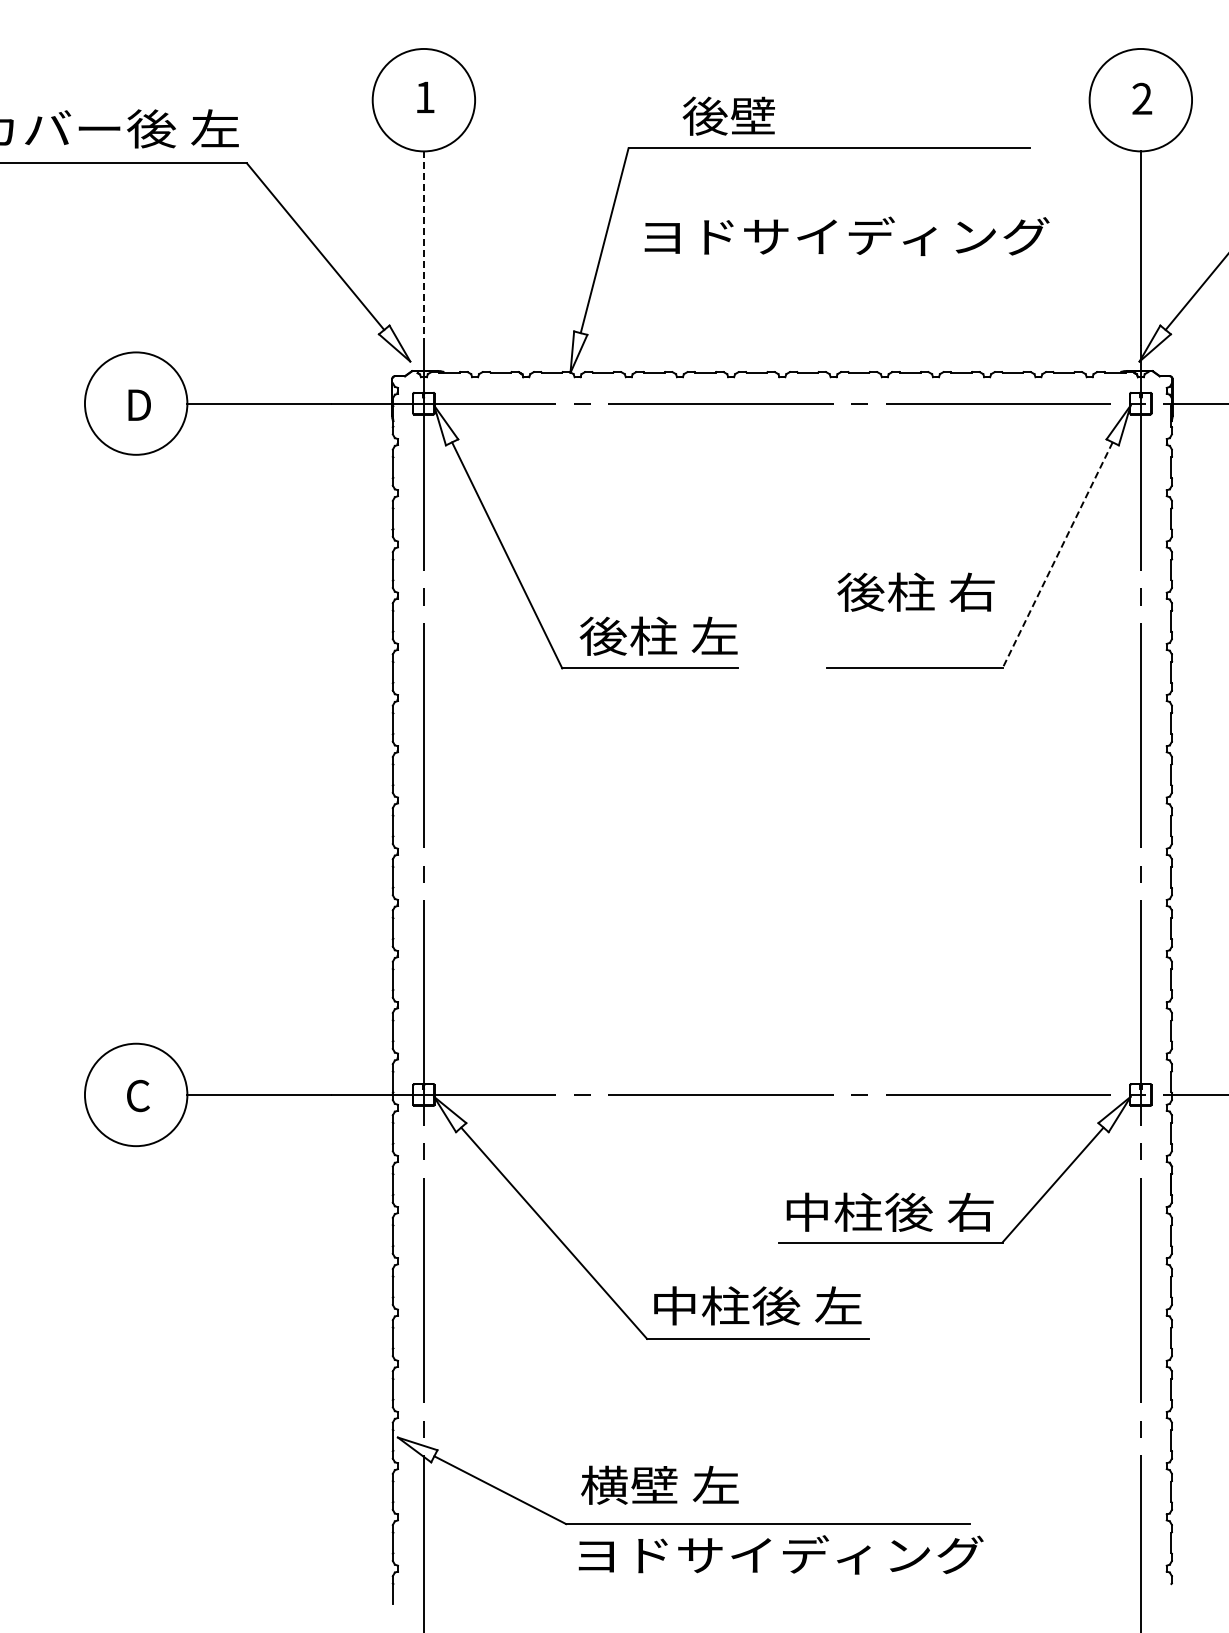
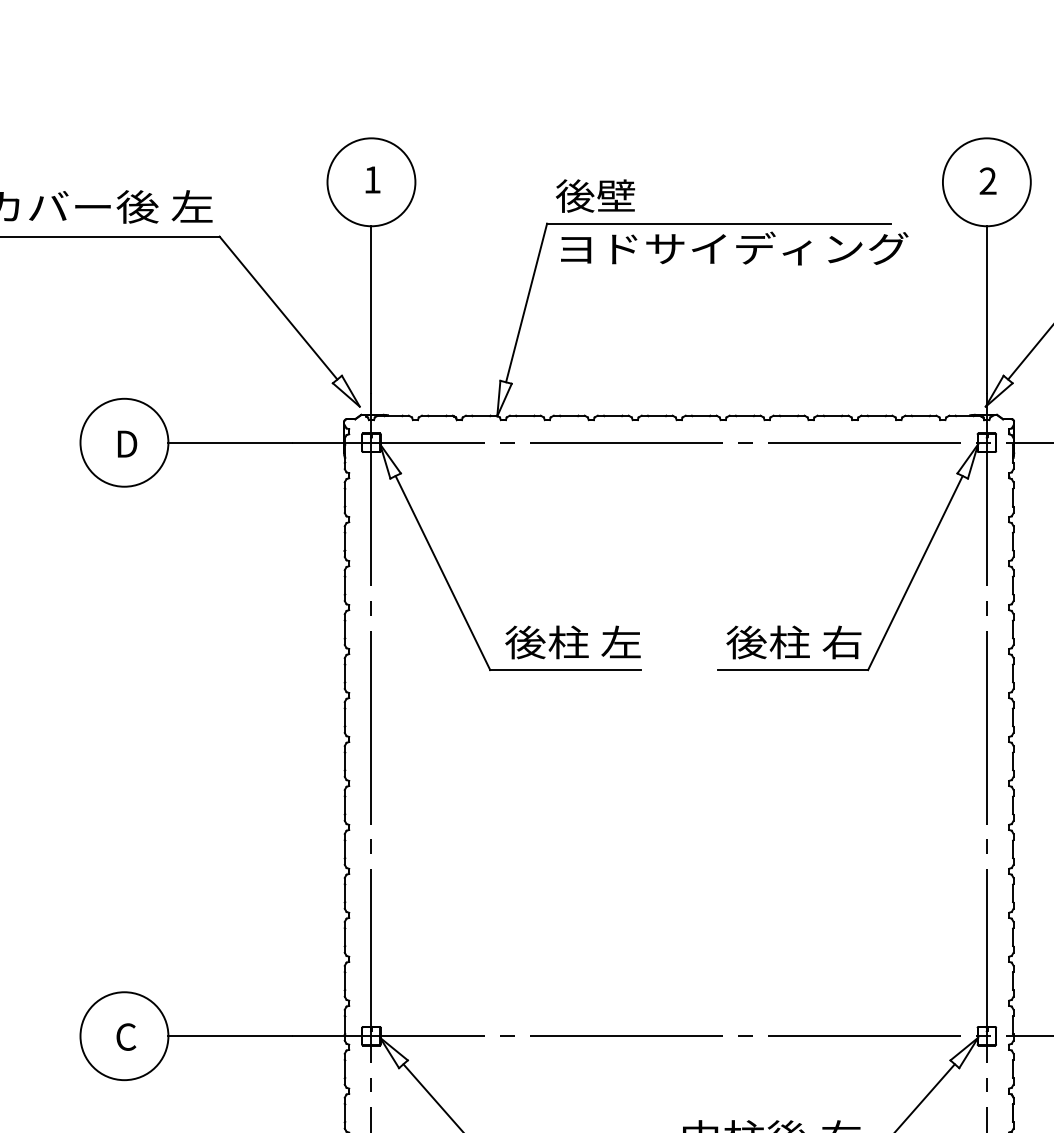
text: (728, 115) -> (595, 195), moved
text: (846, 235) -> (734, 247), moved
line: (423, 248) -> (371, 309), dashed -> solid
line: (1057, 555) -> (915, 573), dashed -> solid
text: (915, 591) -> (793, 641), moved

